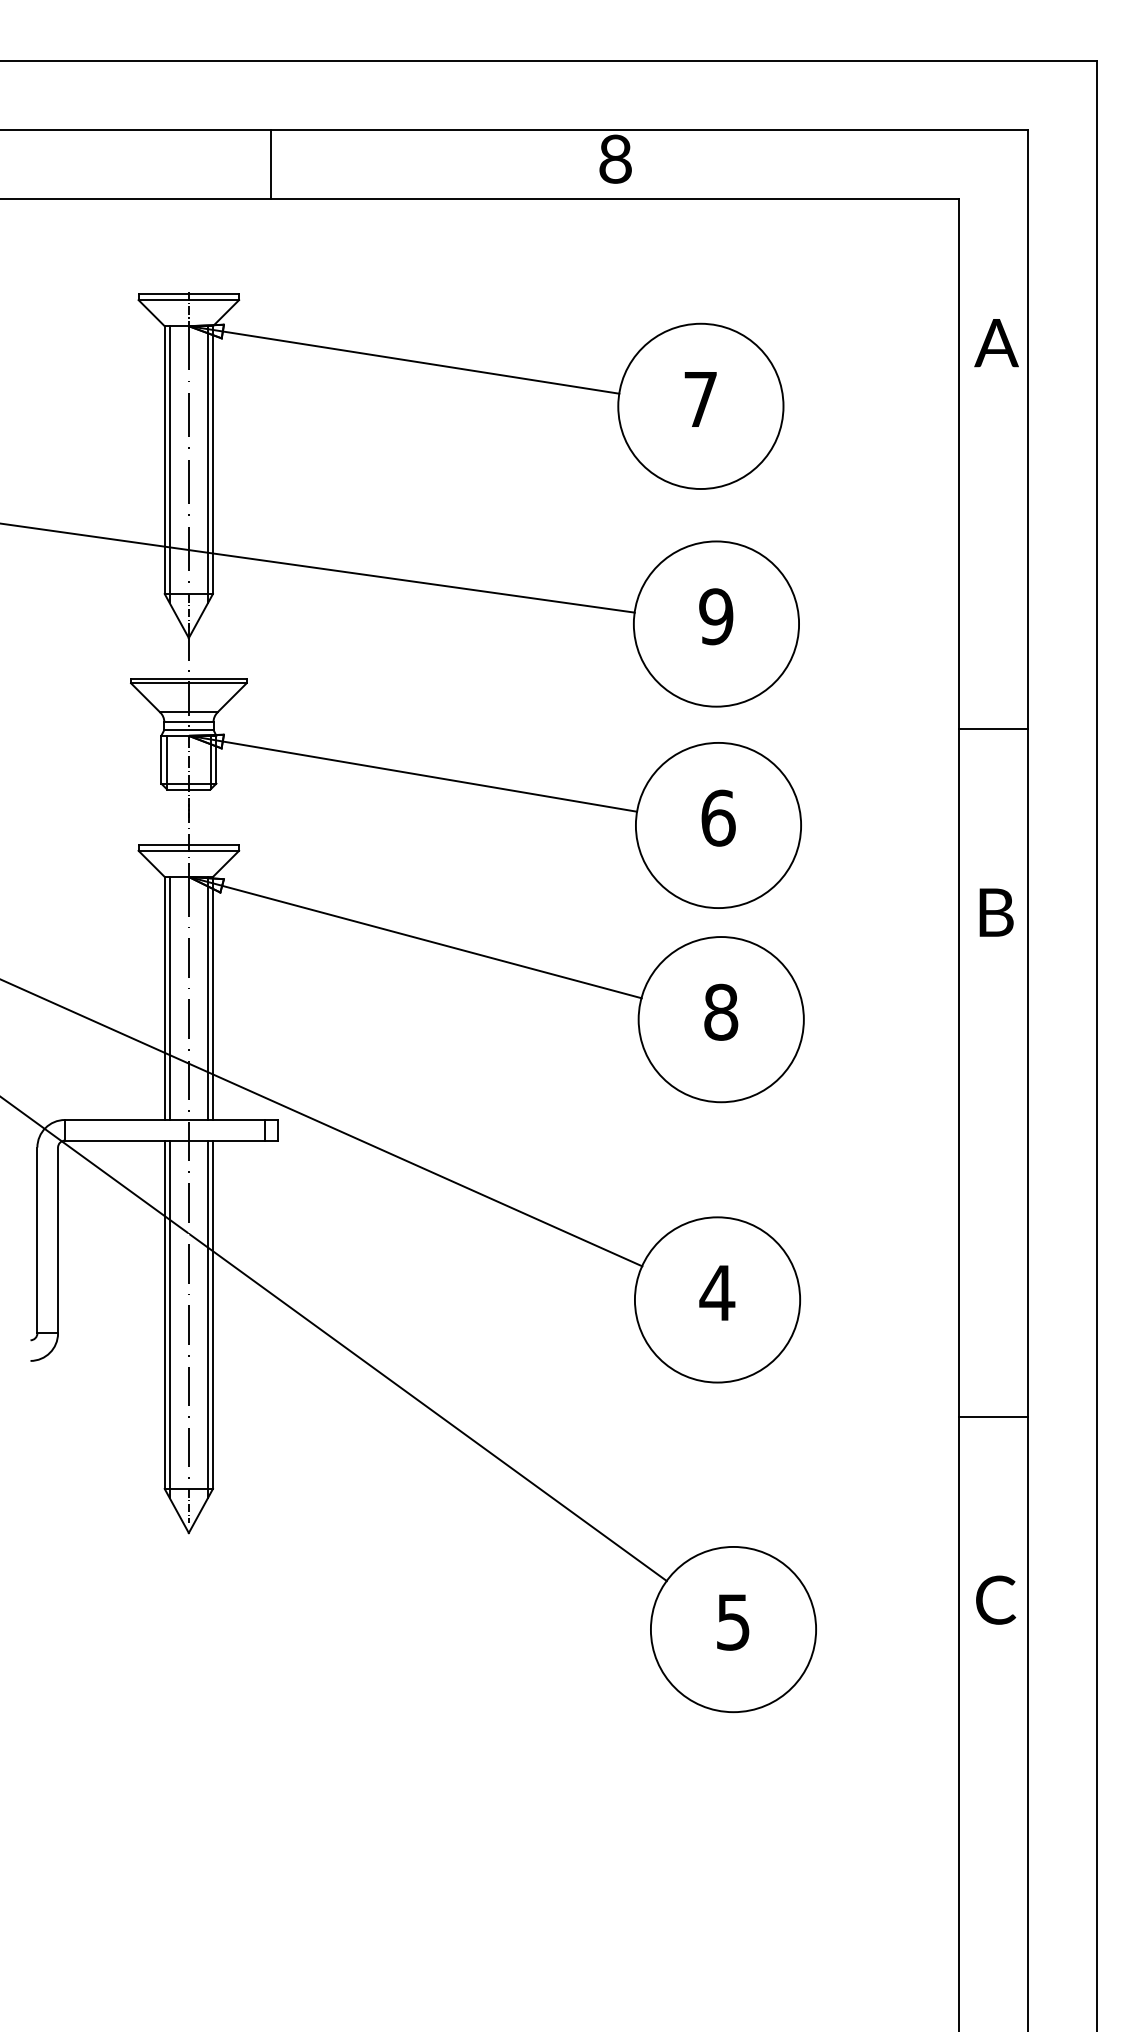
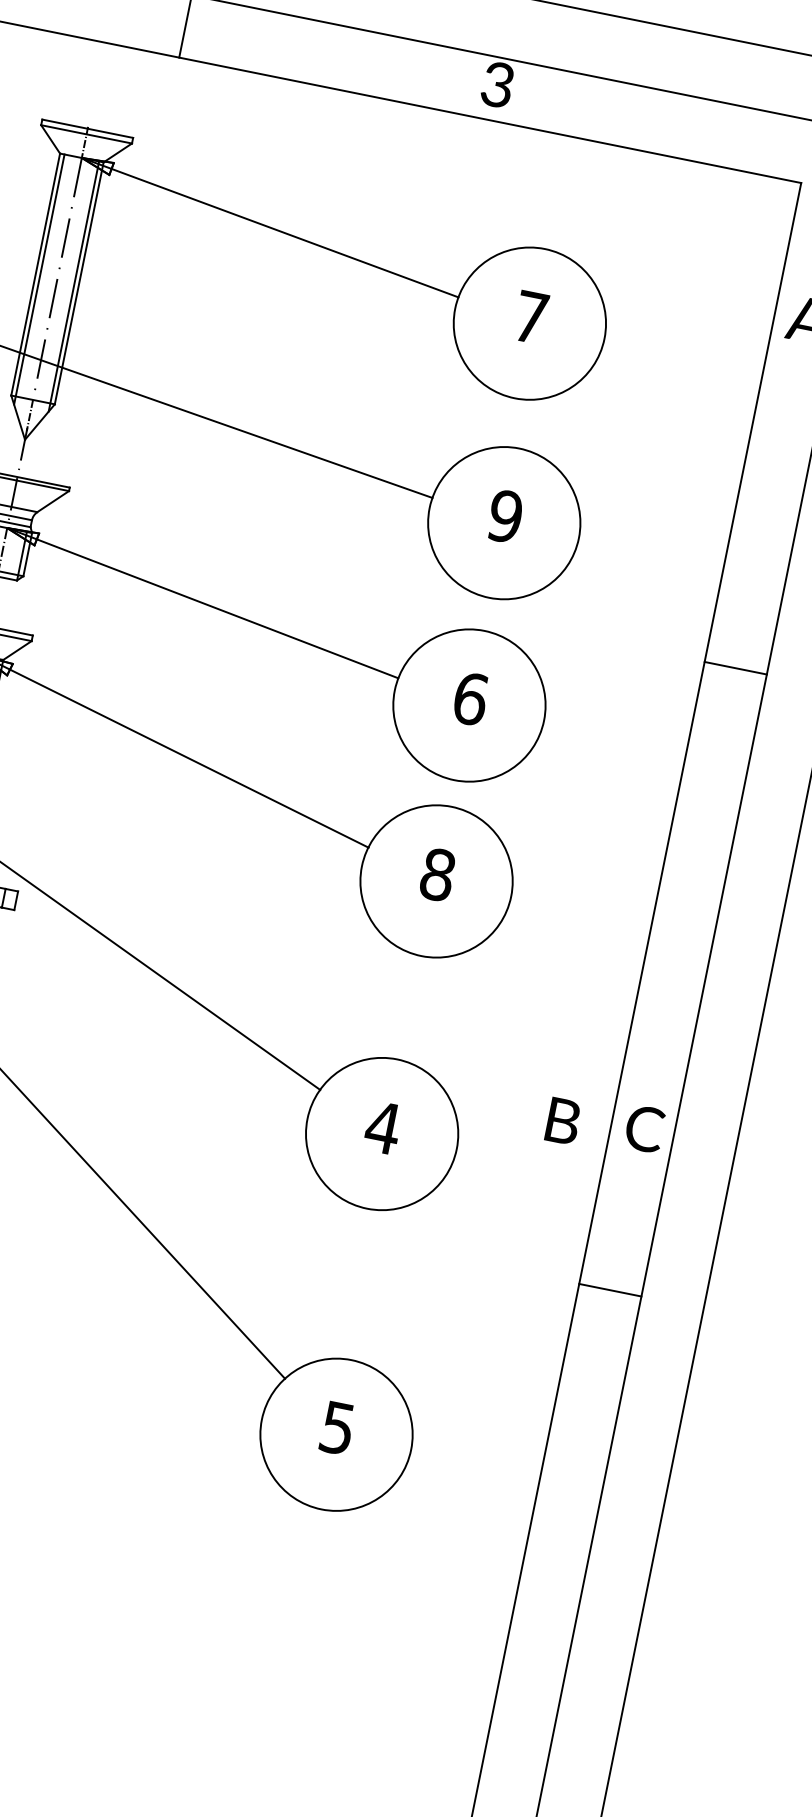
text: (615, 158) -> (497, 84), 8 -> 3
text: (996, 912) -> (563, 1121), moved
text: (996, 1599) -> (645, 1128), moved

